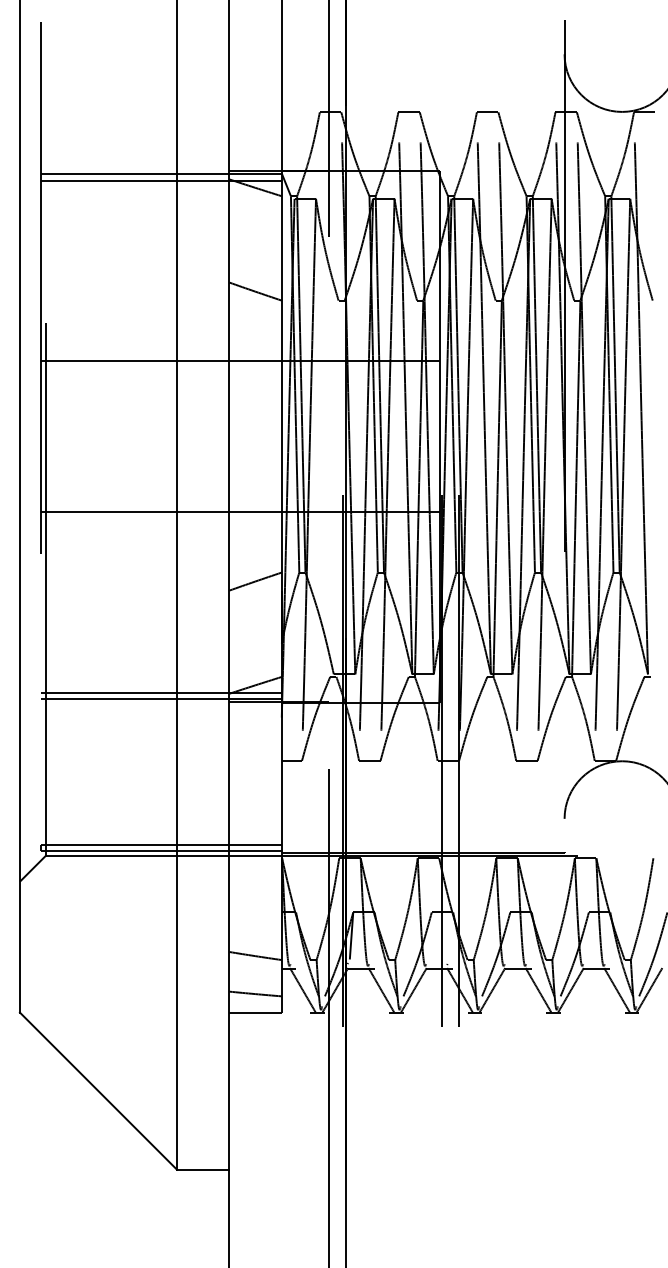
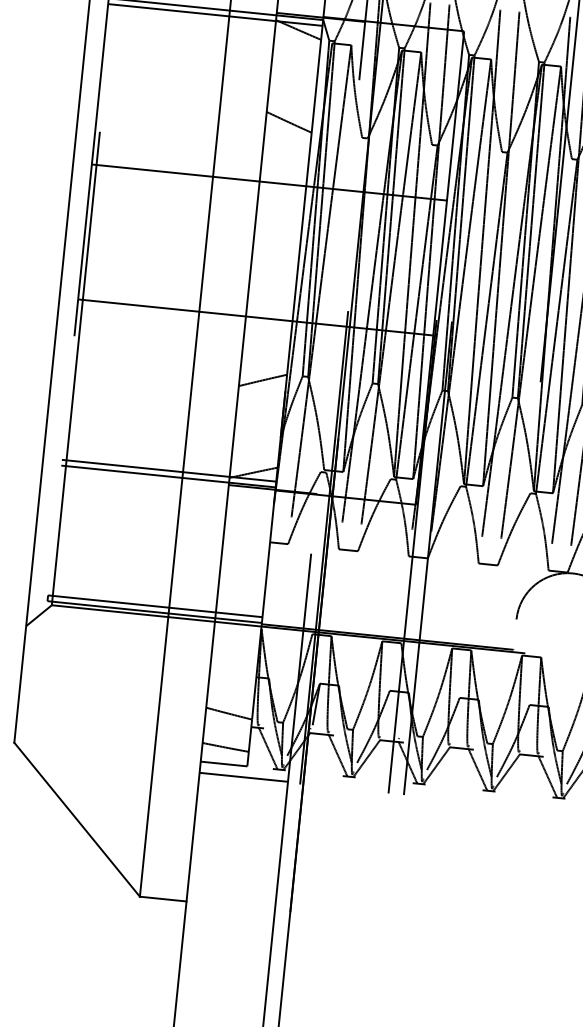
line: (278, 1025) -> (243, 777), added

